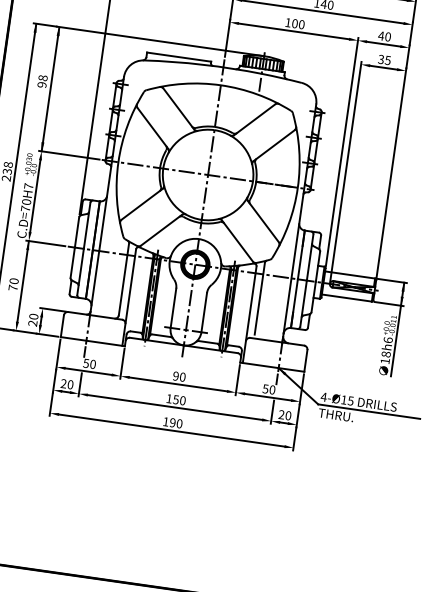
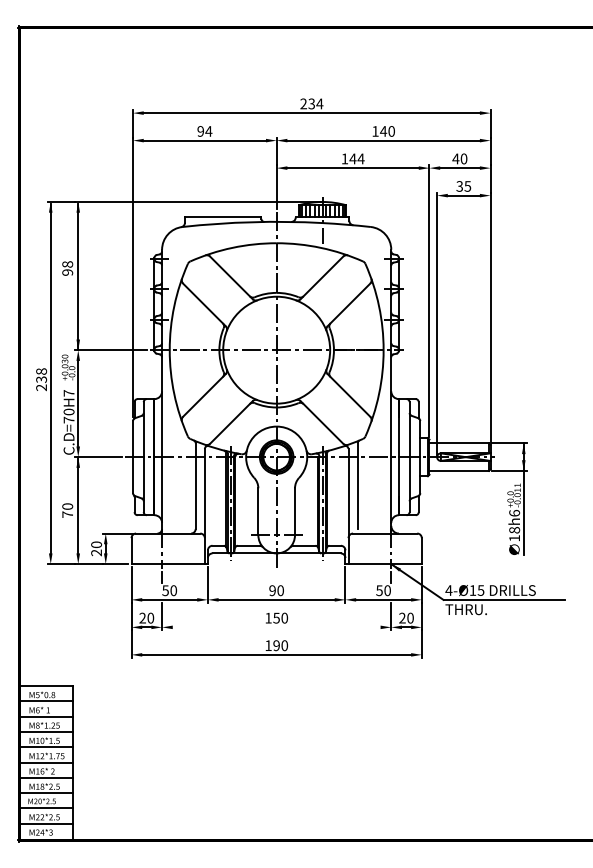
text: (297, 23) -> (356, 158), 100 -> 144
line: (174, 407) -> (276, 627), removed

